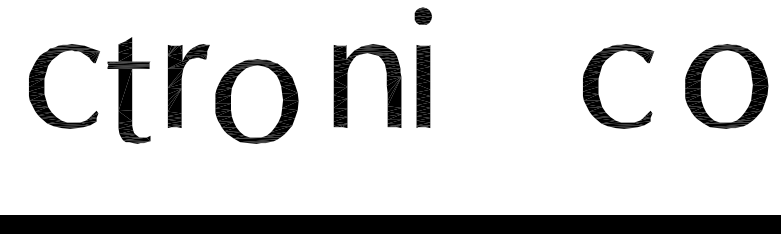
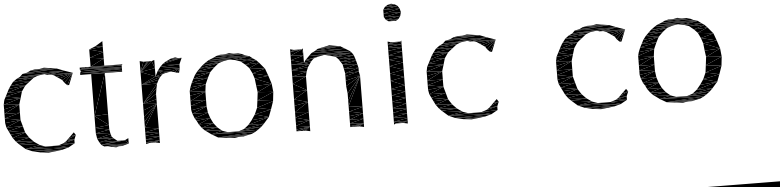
part: (386, 85) -> (345, 85), moved
part: (468, 86) -> (442, 79), added
part: (726, 86) -> (679, 60), moved
part: (128, 90) -> (102, 94), moved
part: (256, 101) -> (231, 95), moved

